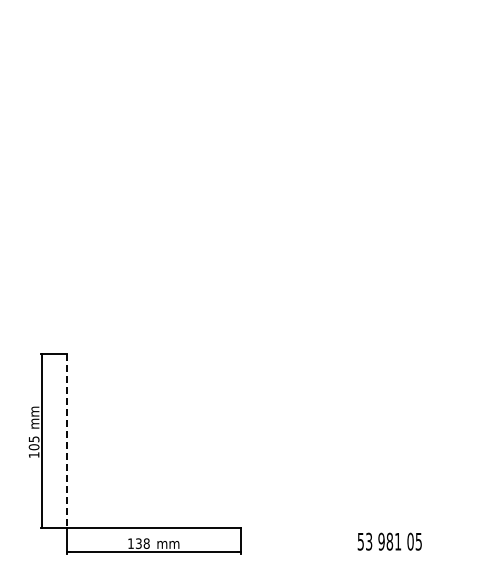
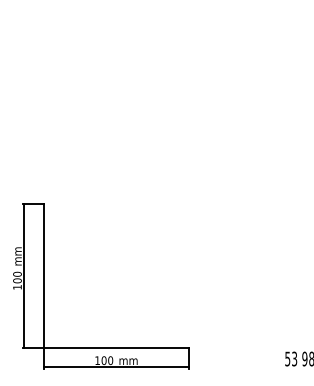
text: (33, 439) -> (16, 274), 105 -> 100
line: (66, 441) -> (44, 276), dashed -> solid
text: (142, 543) -> (107, 360), 138 -> 100

